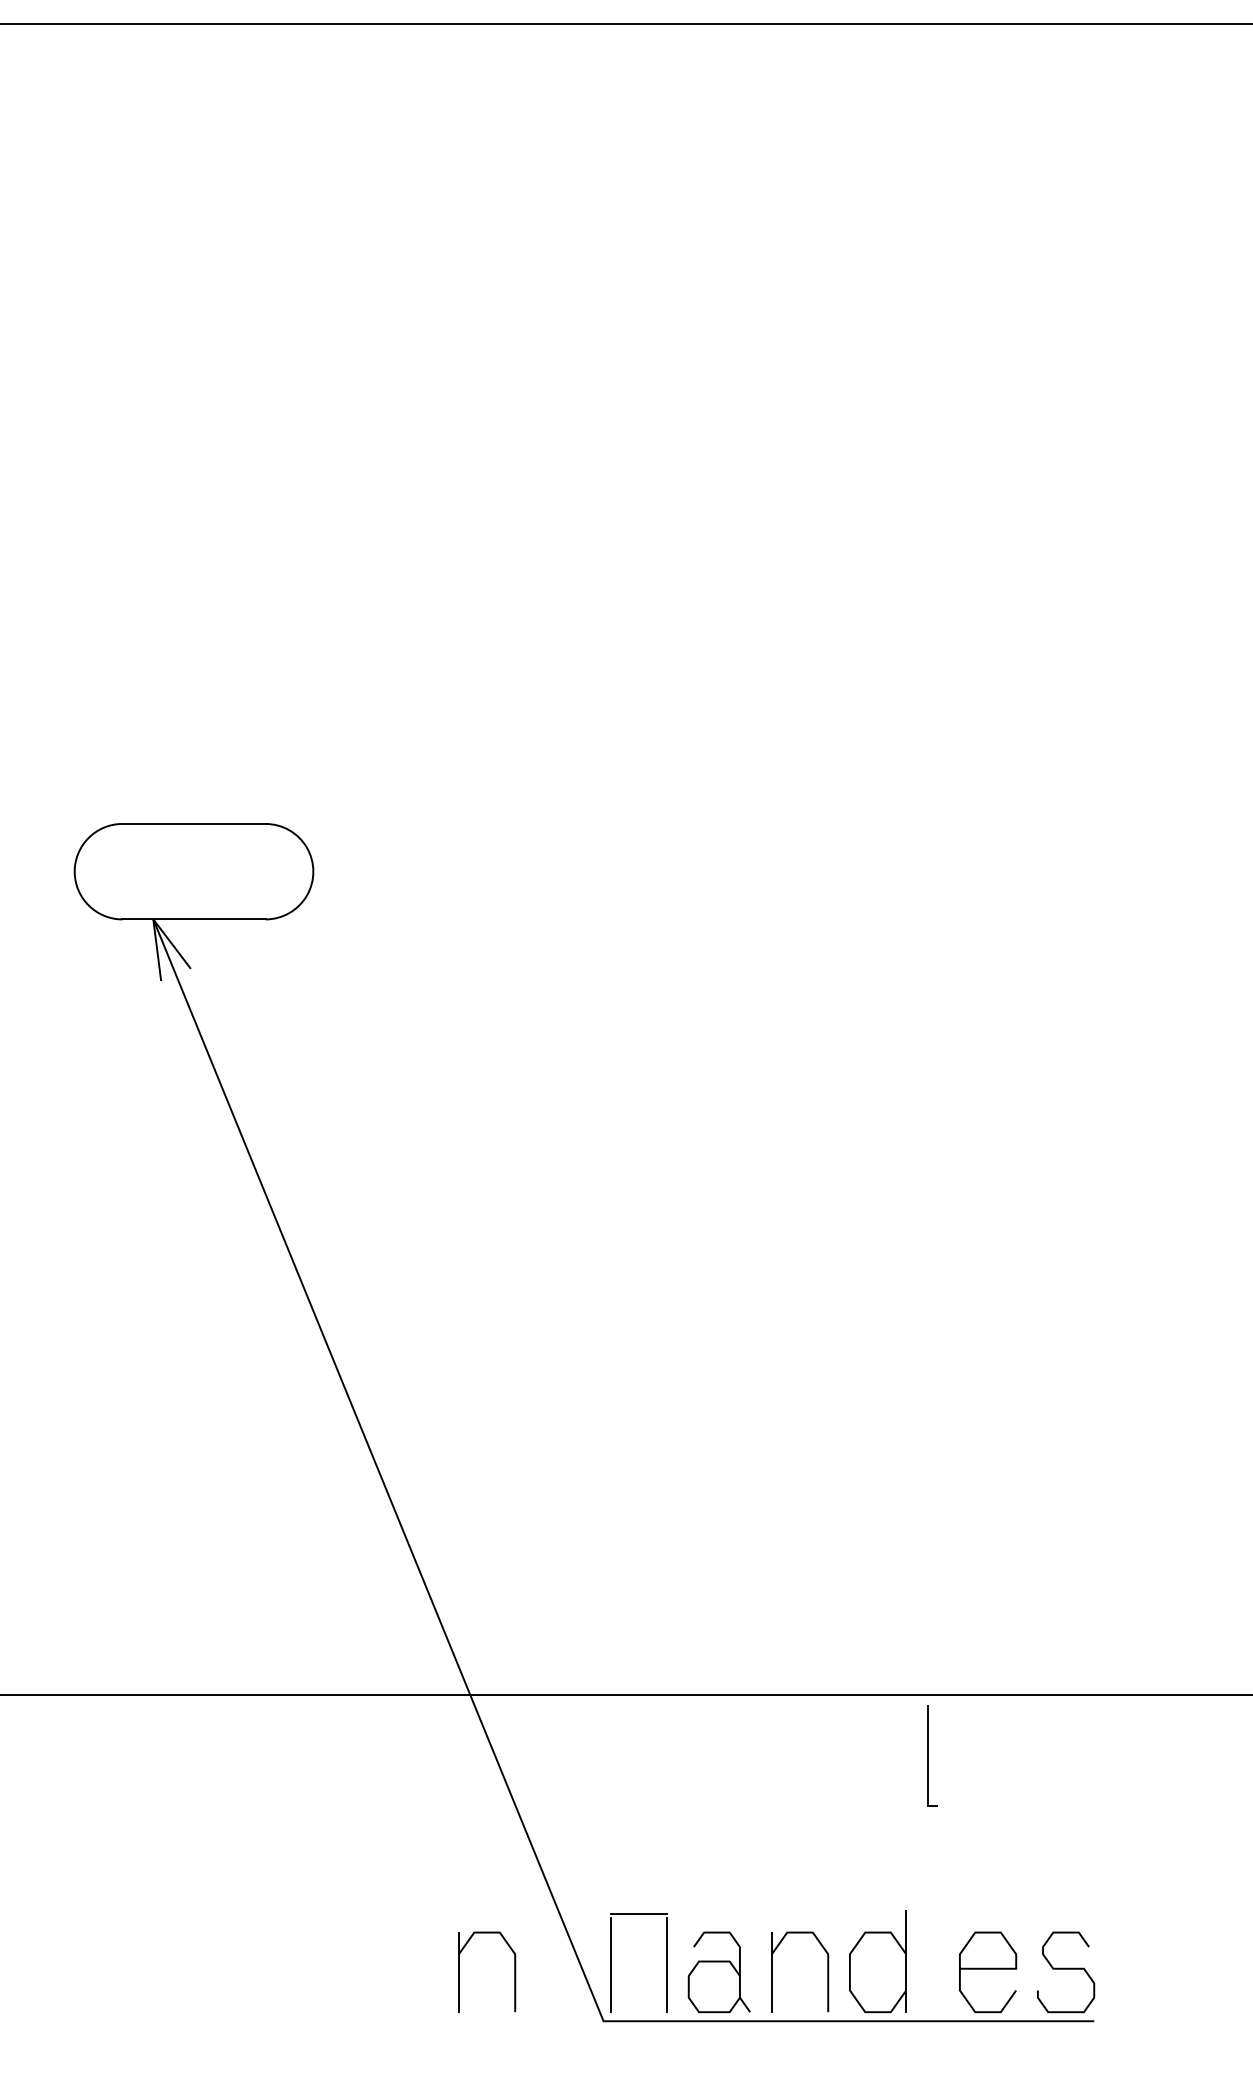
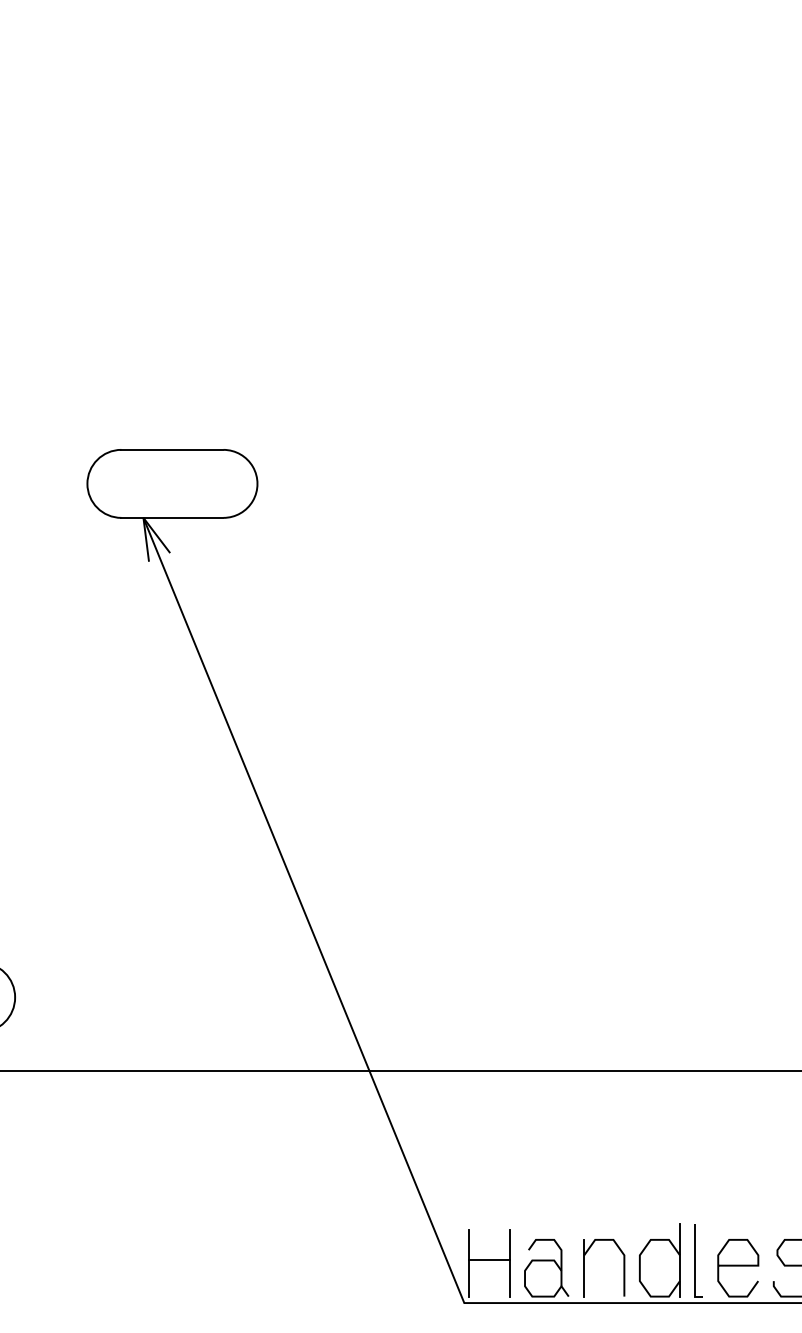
line: (928, 1755) -> (695, 1260), moved
line: (638, 1913) -> (489, 1260), moved
part: (514, 1971) -> (400, 1267), removed

